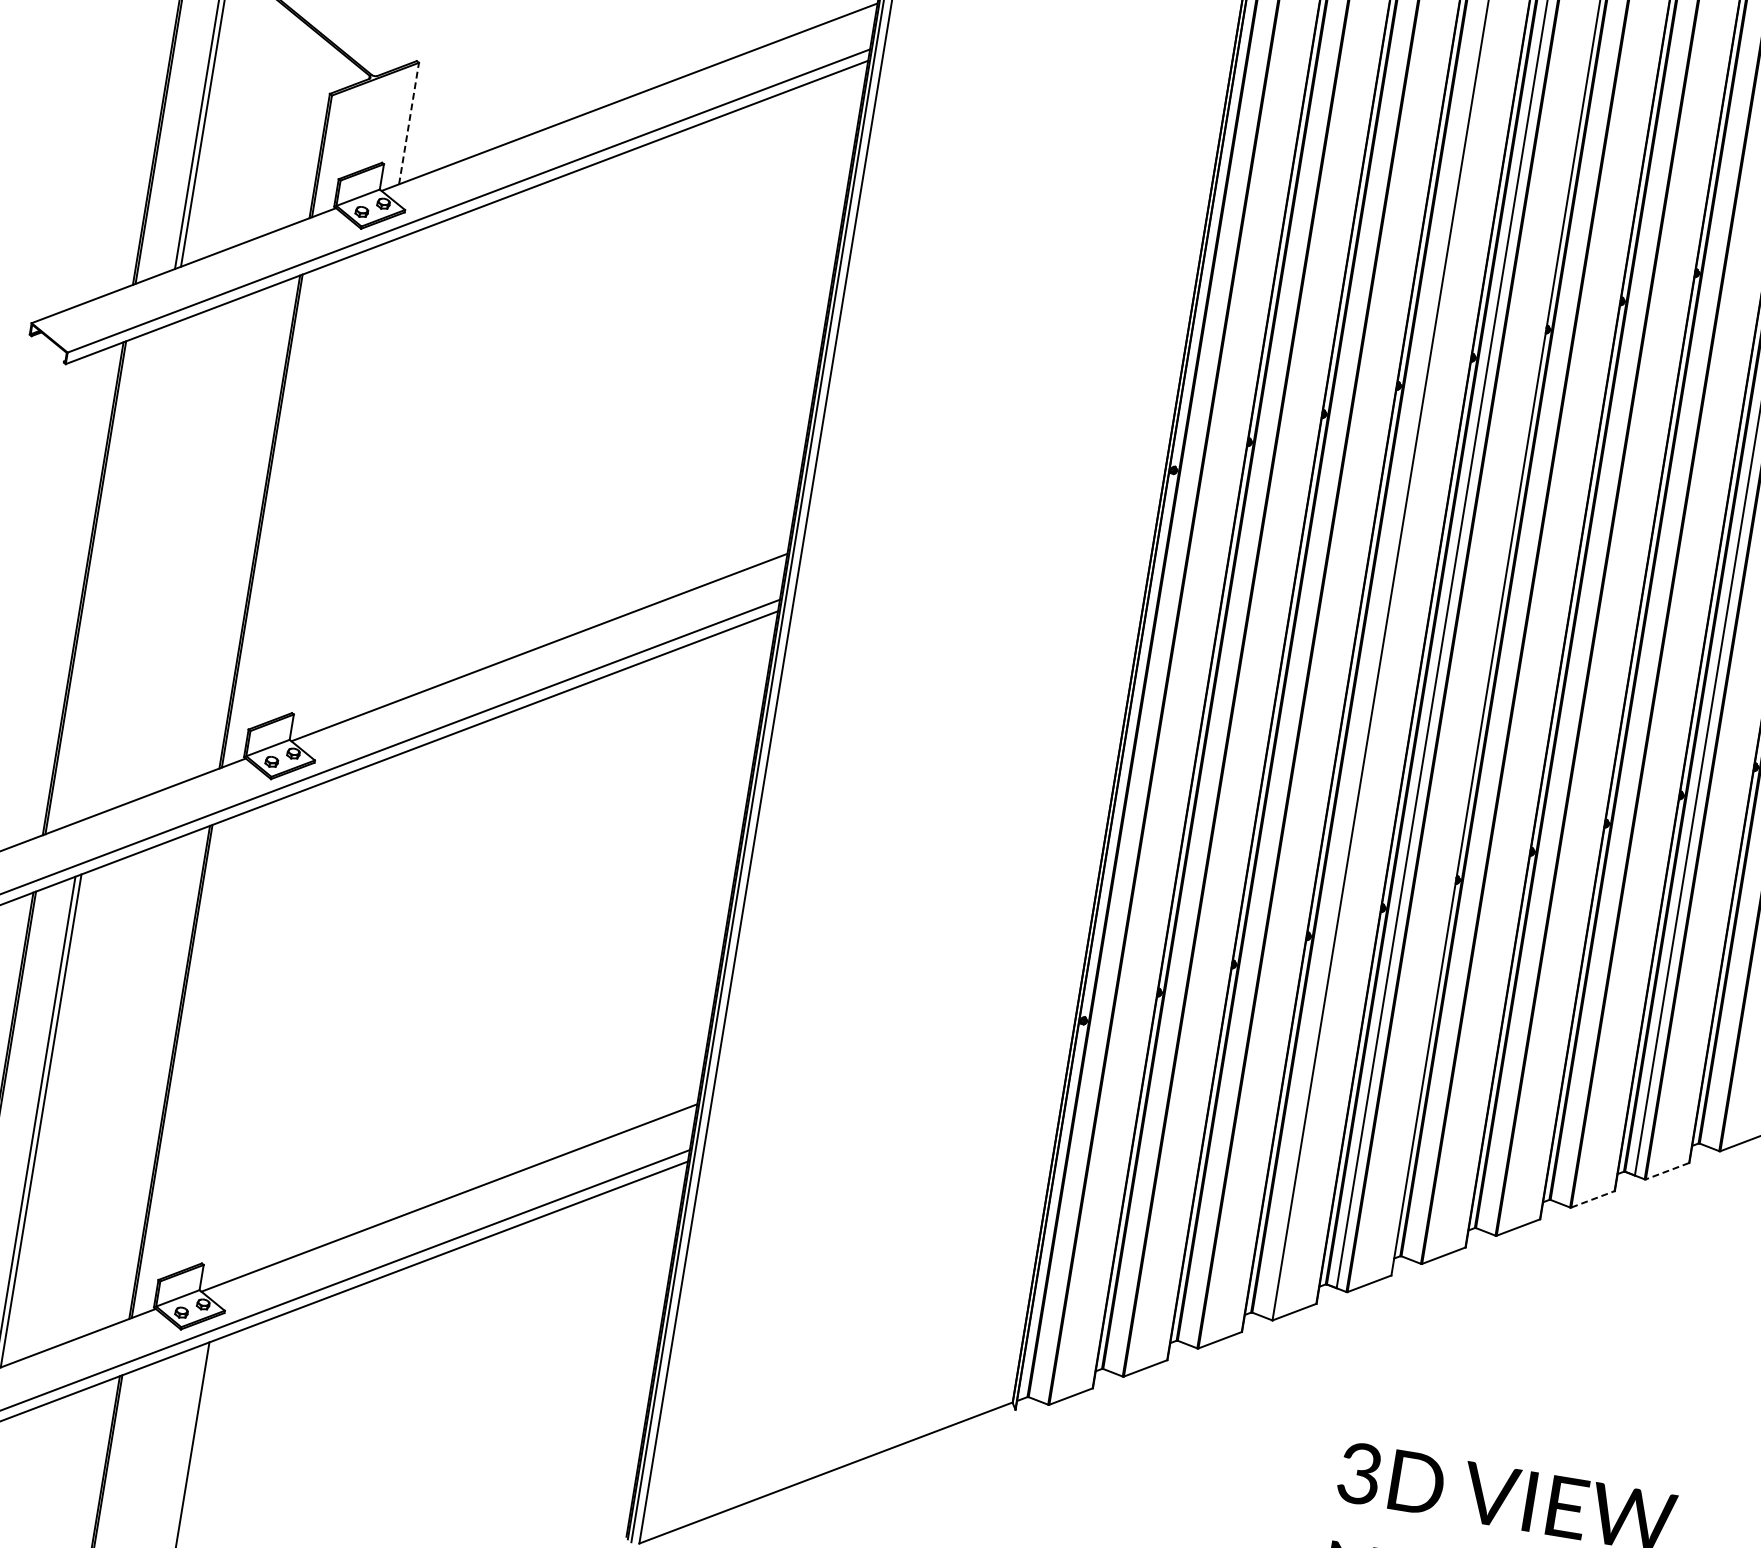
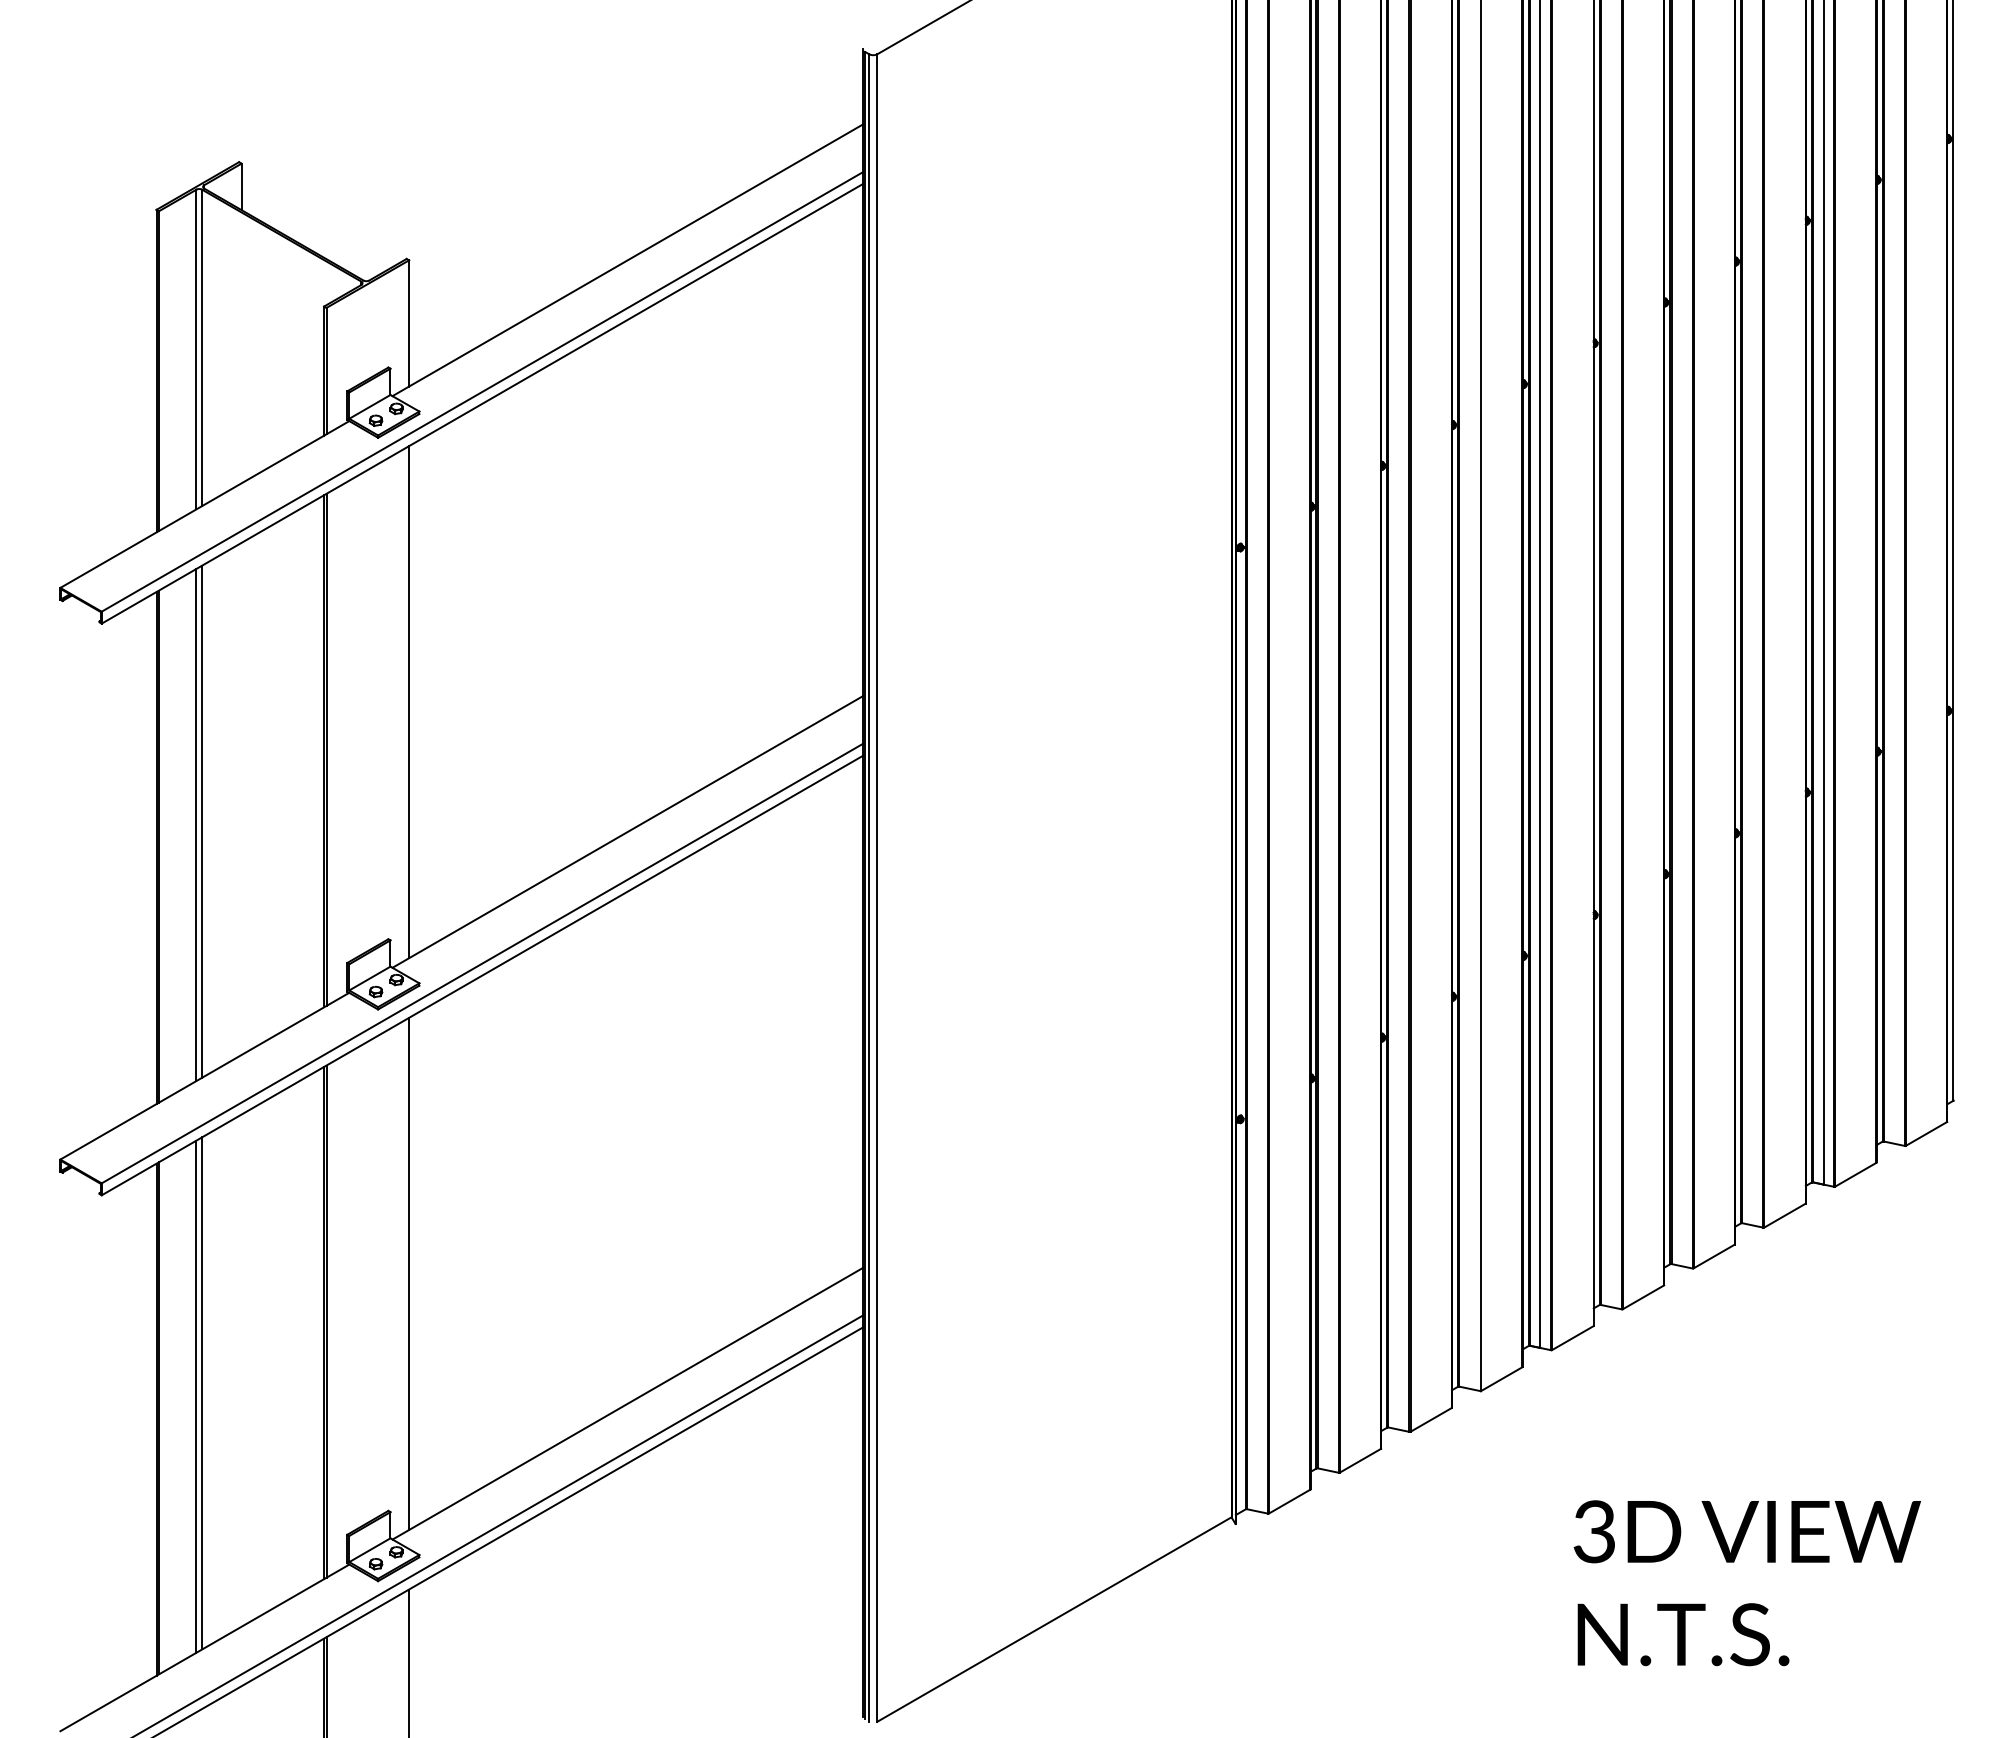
line: (409, 123) -> (409, 323), dashed -> solid
line: (349, 488) -> (409, 702), added
line: (131, 570) -> (202, 821), added
line: (125, 573) -> (196, 825), added
line: (259, 1038) -> (409, 1273), added
line: (1667, 1170) -> (1855, 1174), dashed -> solid
line: (1593, 1199) -> (1785, 1215), dashed -> solid

